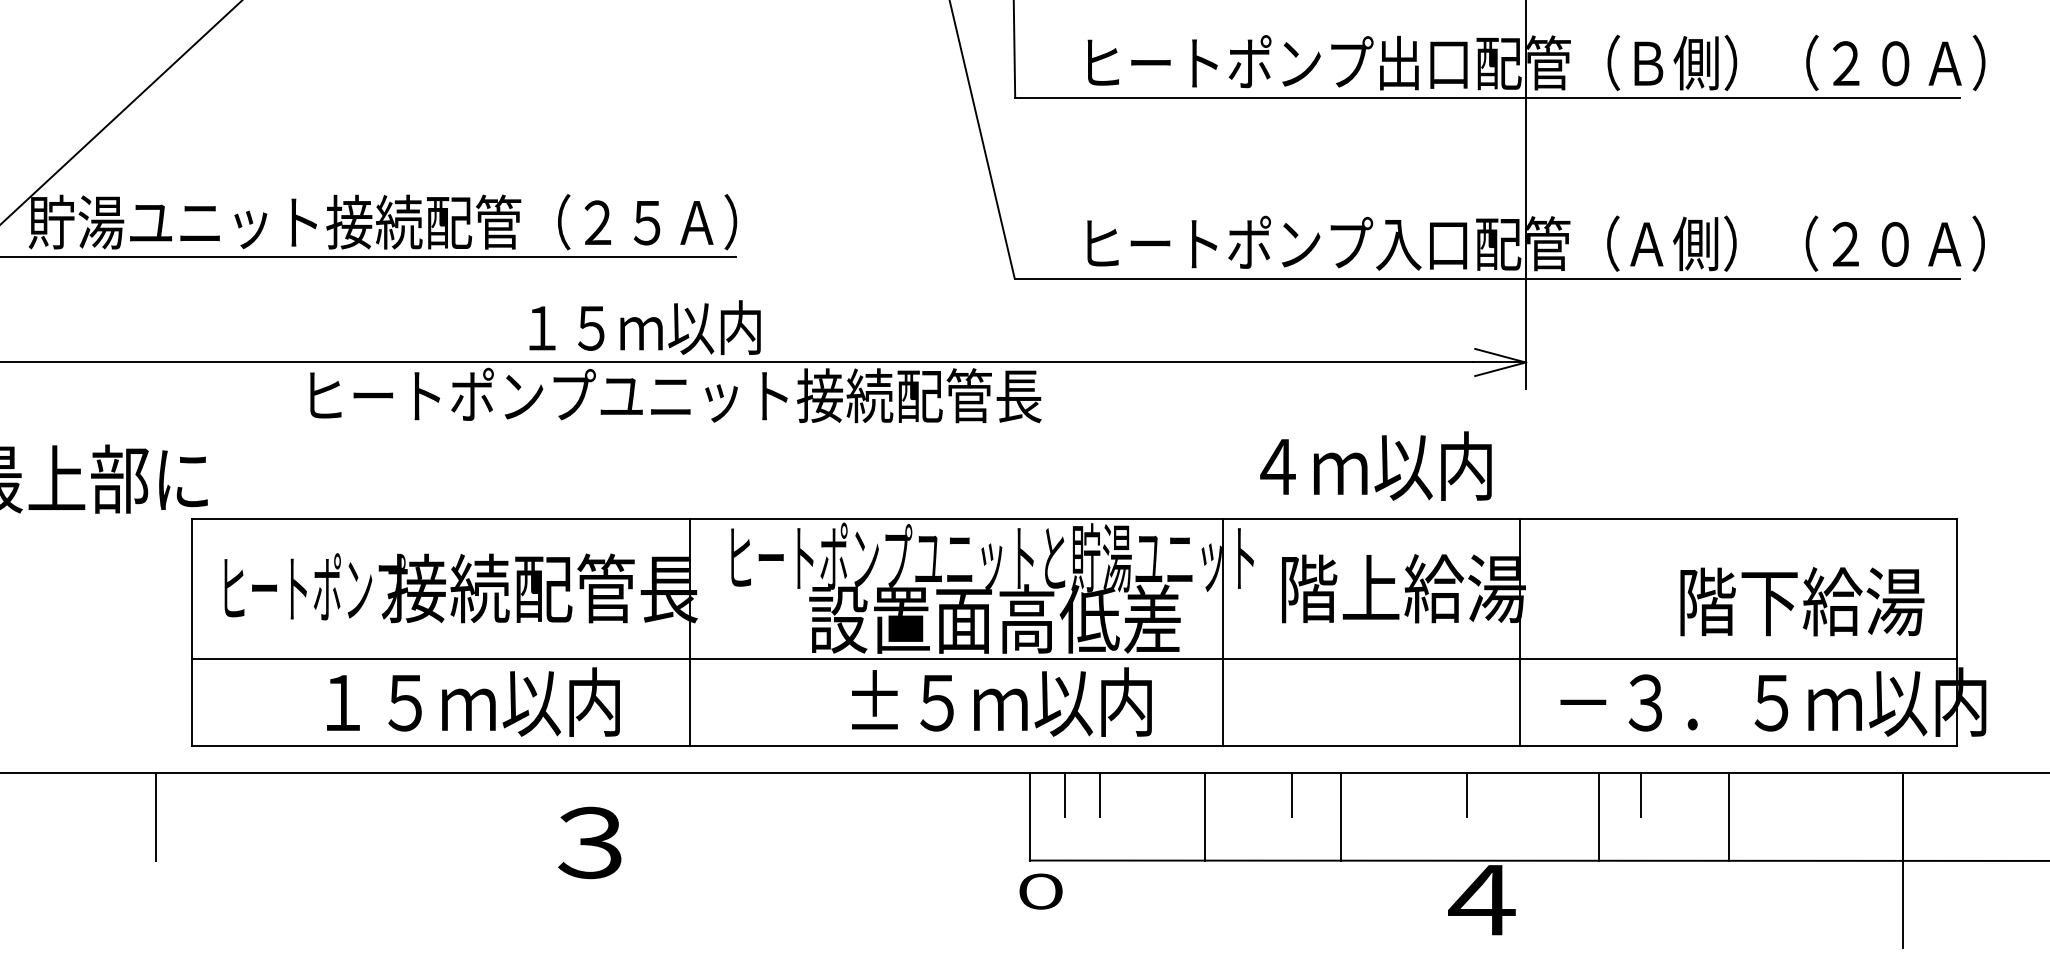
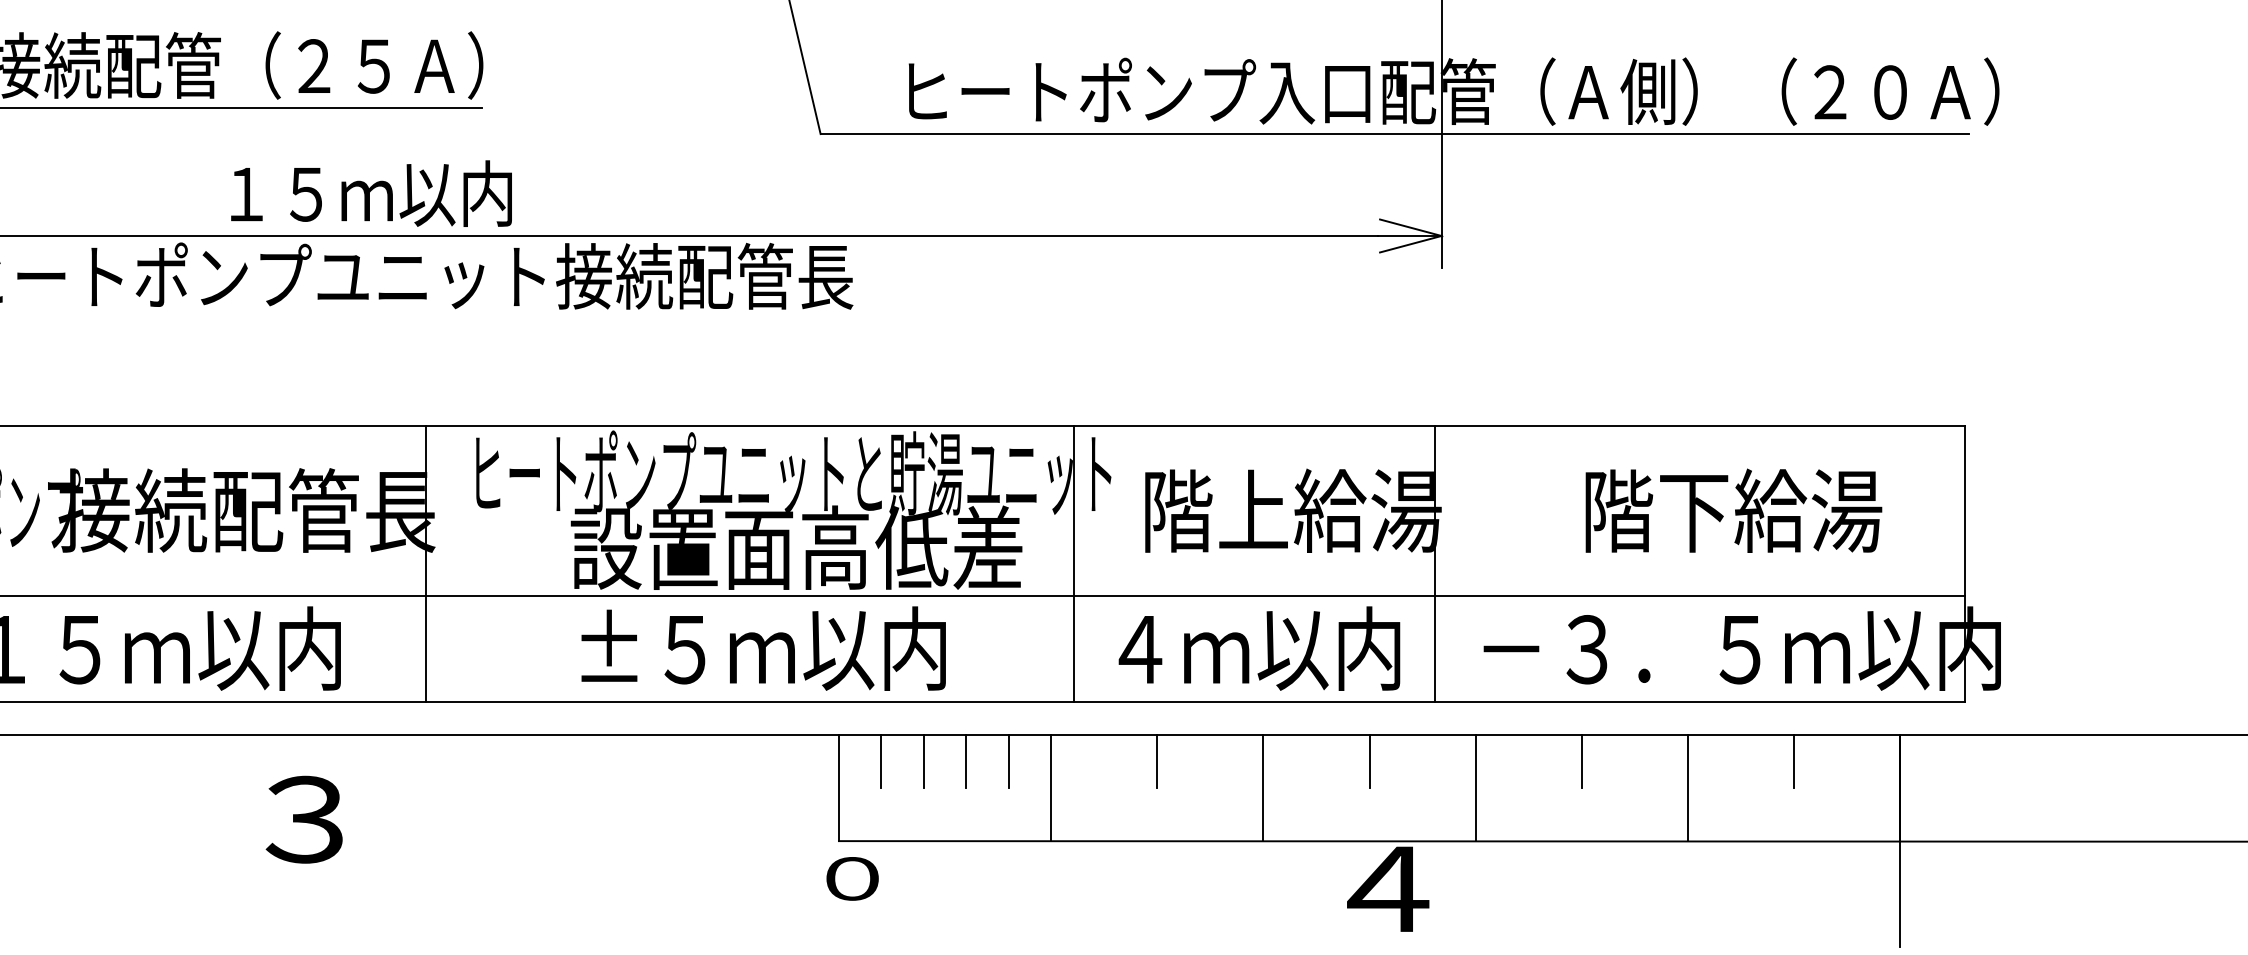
text: (1375, 465) -> (1258, 647), moved
text: (1802, 601) -> (1734, 510), moved
text: (1001, 701) -> (763, 647), moved
line: (1134, 794) -> (966, 760), added
line: (1169, 794) -> (1008, 760), added
line: (1816, 794) -> (1794, 760), added
line: (1341, 816) -> (1263, 787), moved
line: (1598, 816) -> (1475, 787), moved

